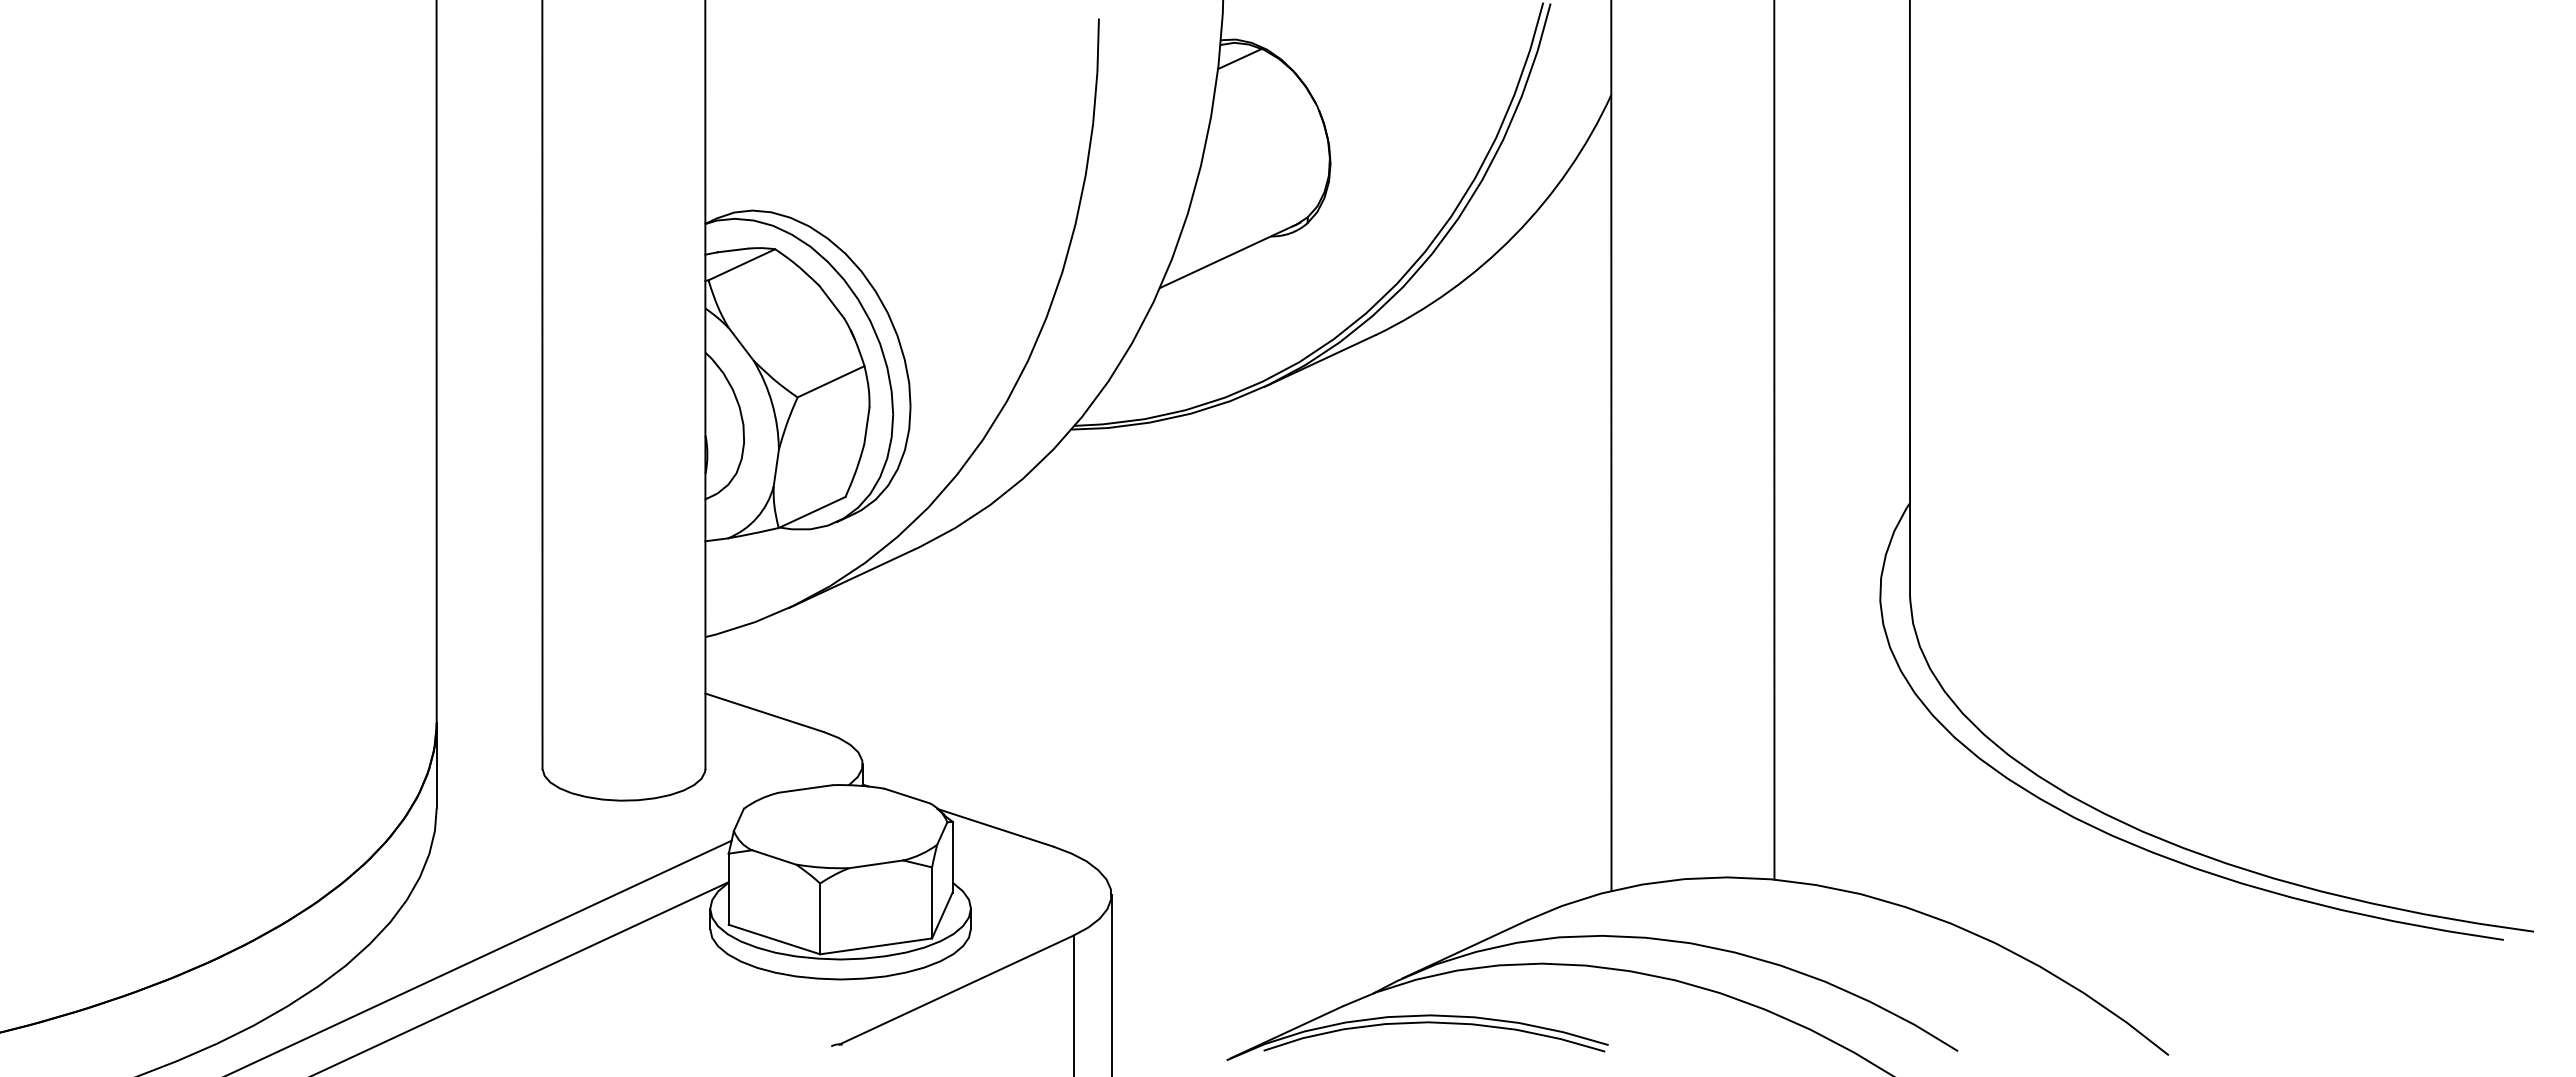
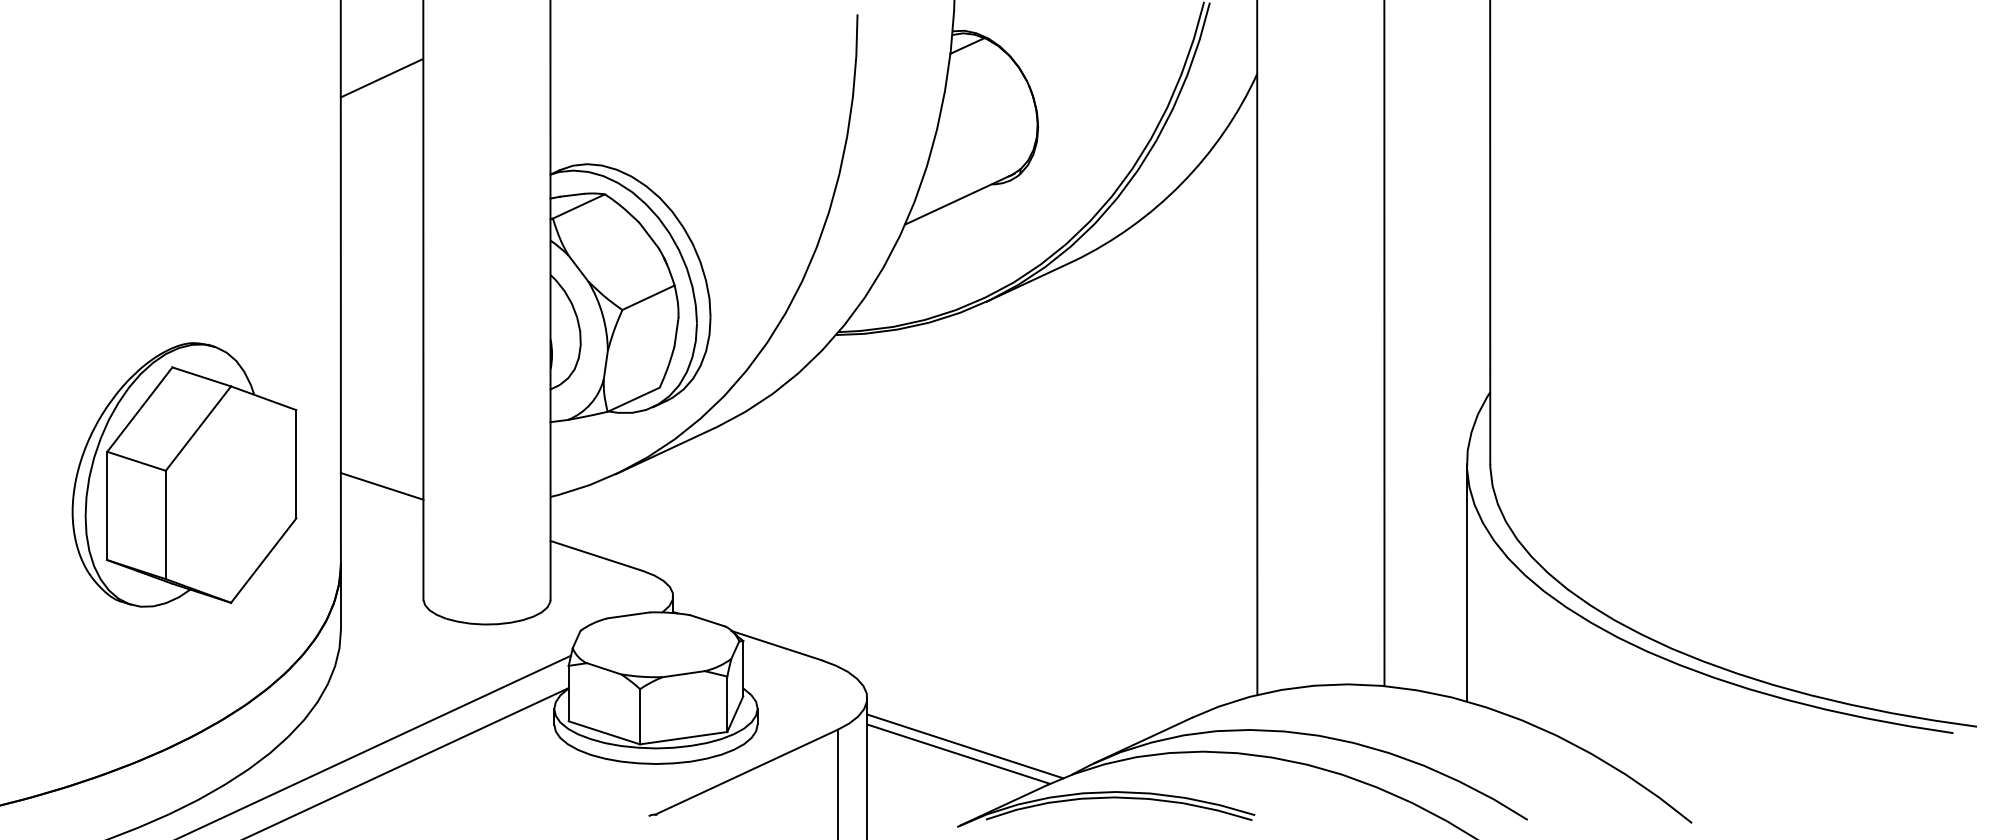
line: (488, 99) -> (381, 77), added
part: (236, 608) -> (184, 474), added
line: (489, 623) -> (382, 486), added
line: (1880, 746) -> (1467, 582), added
line: (1236, 956) -> (964, 746), added
line: (1228, 966) -> (958, 753), added

